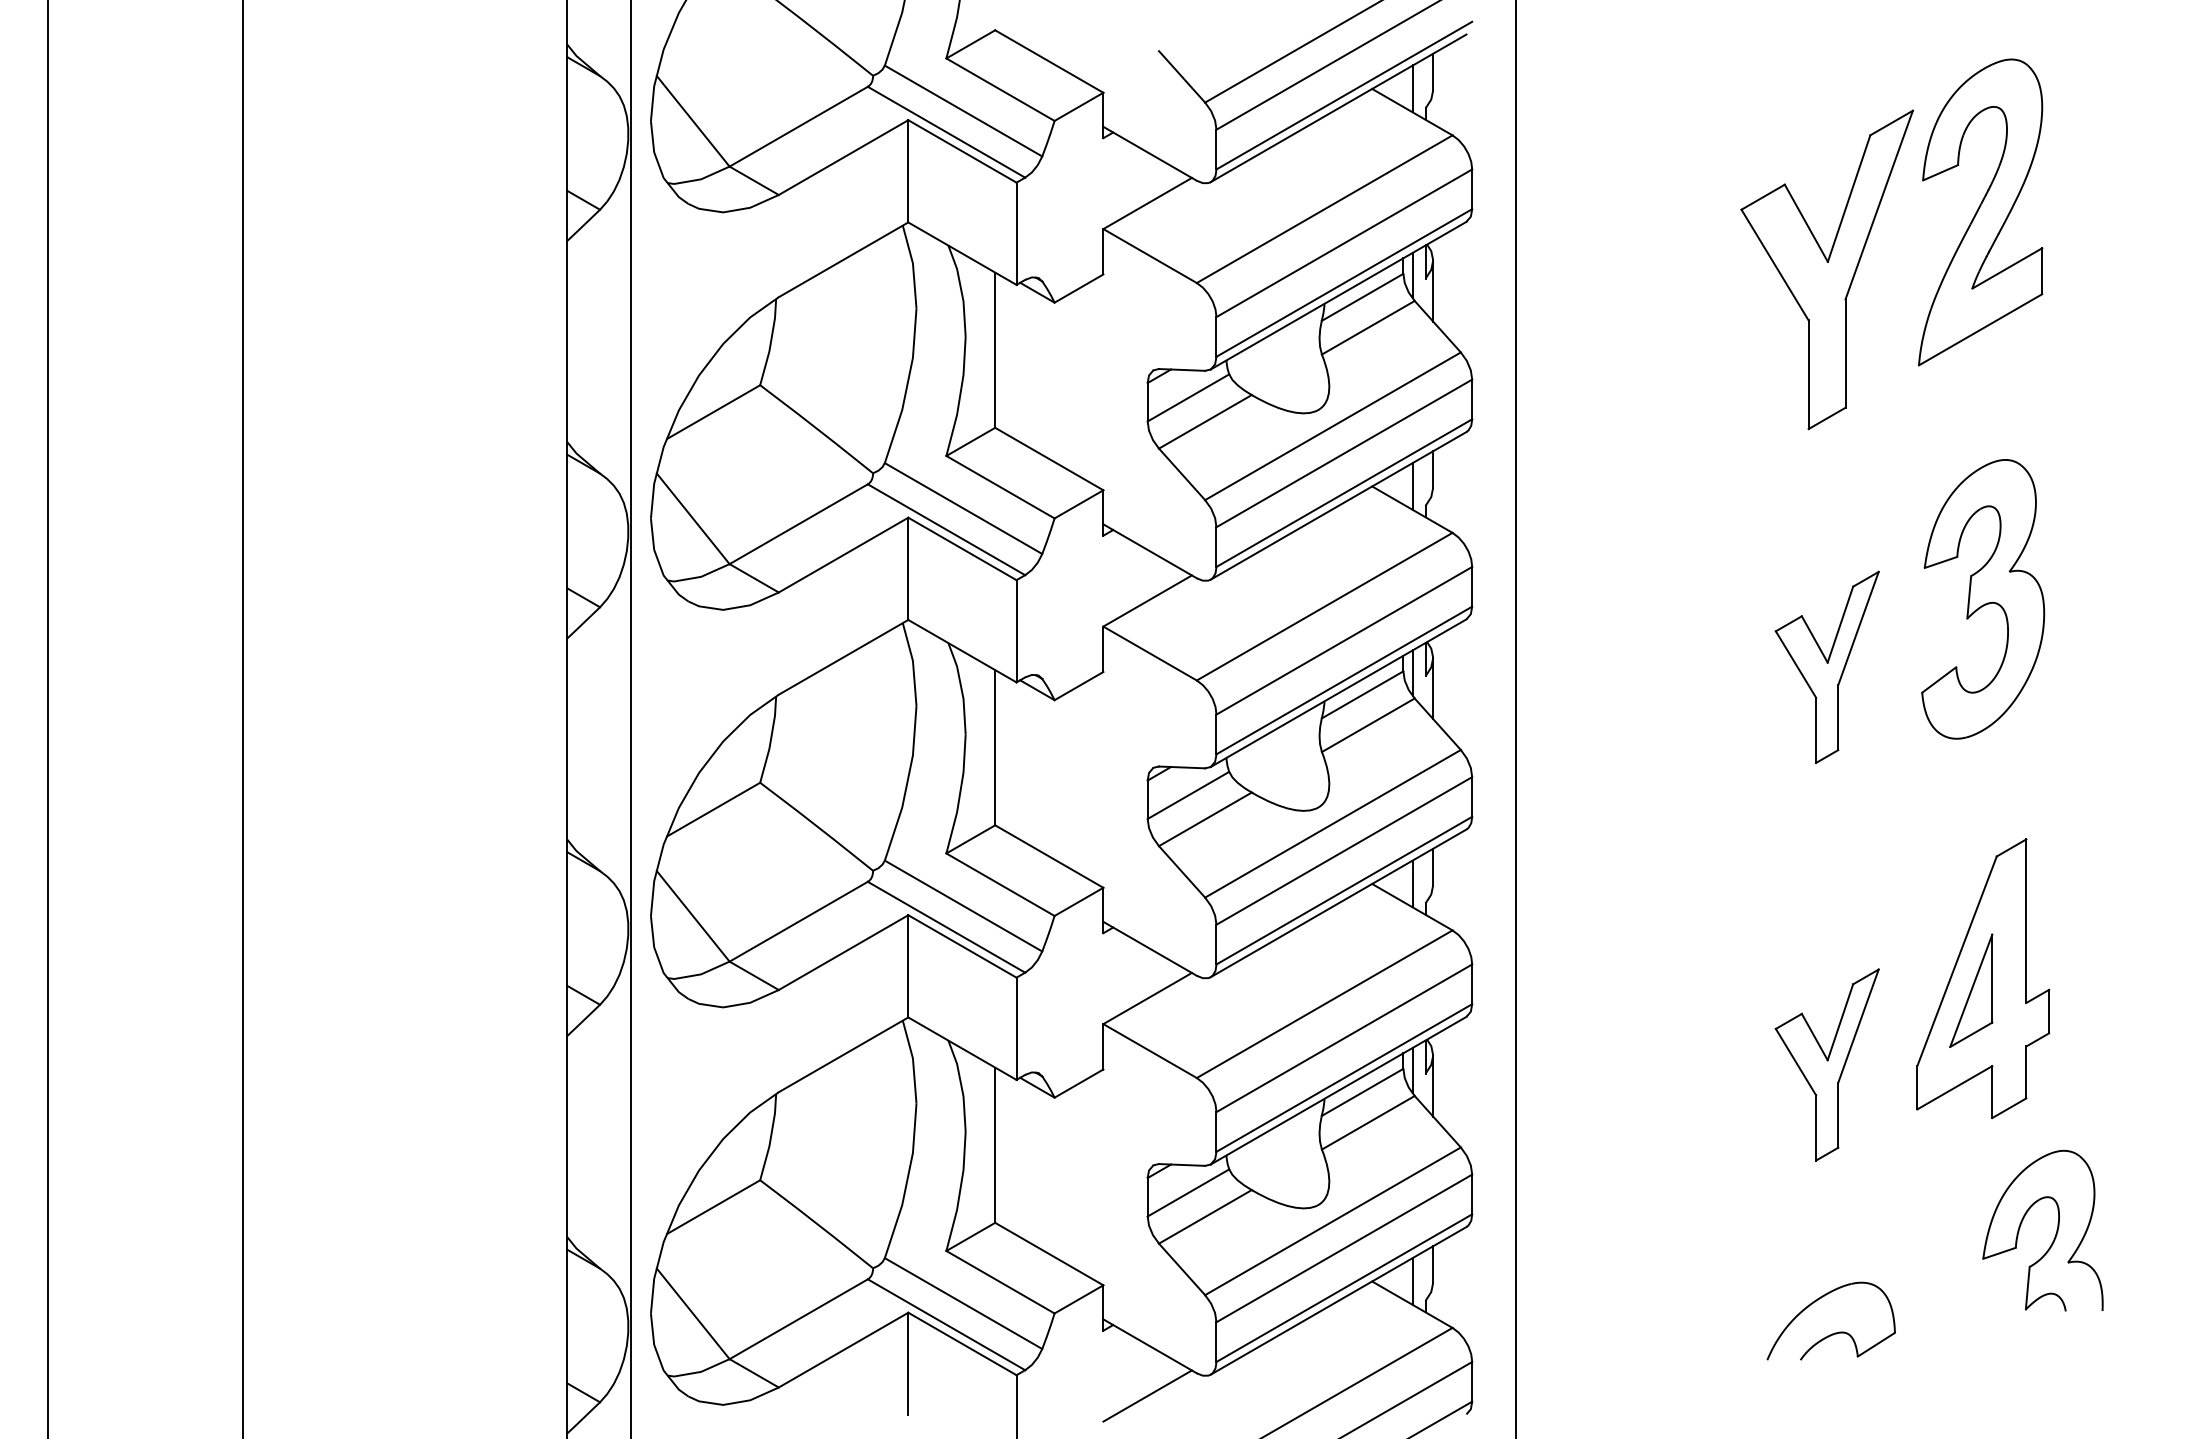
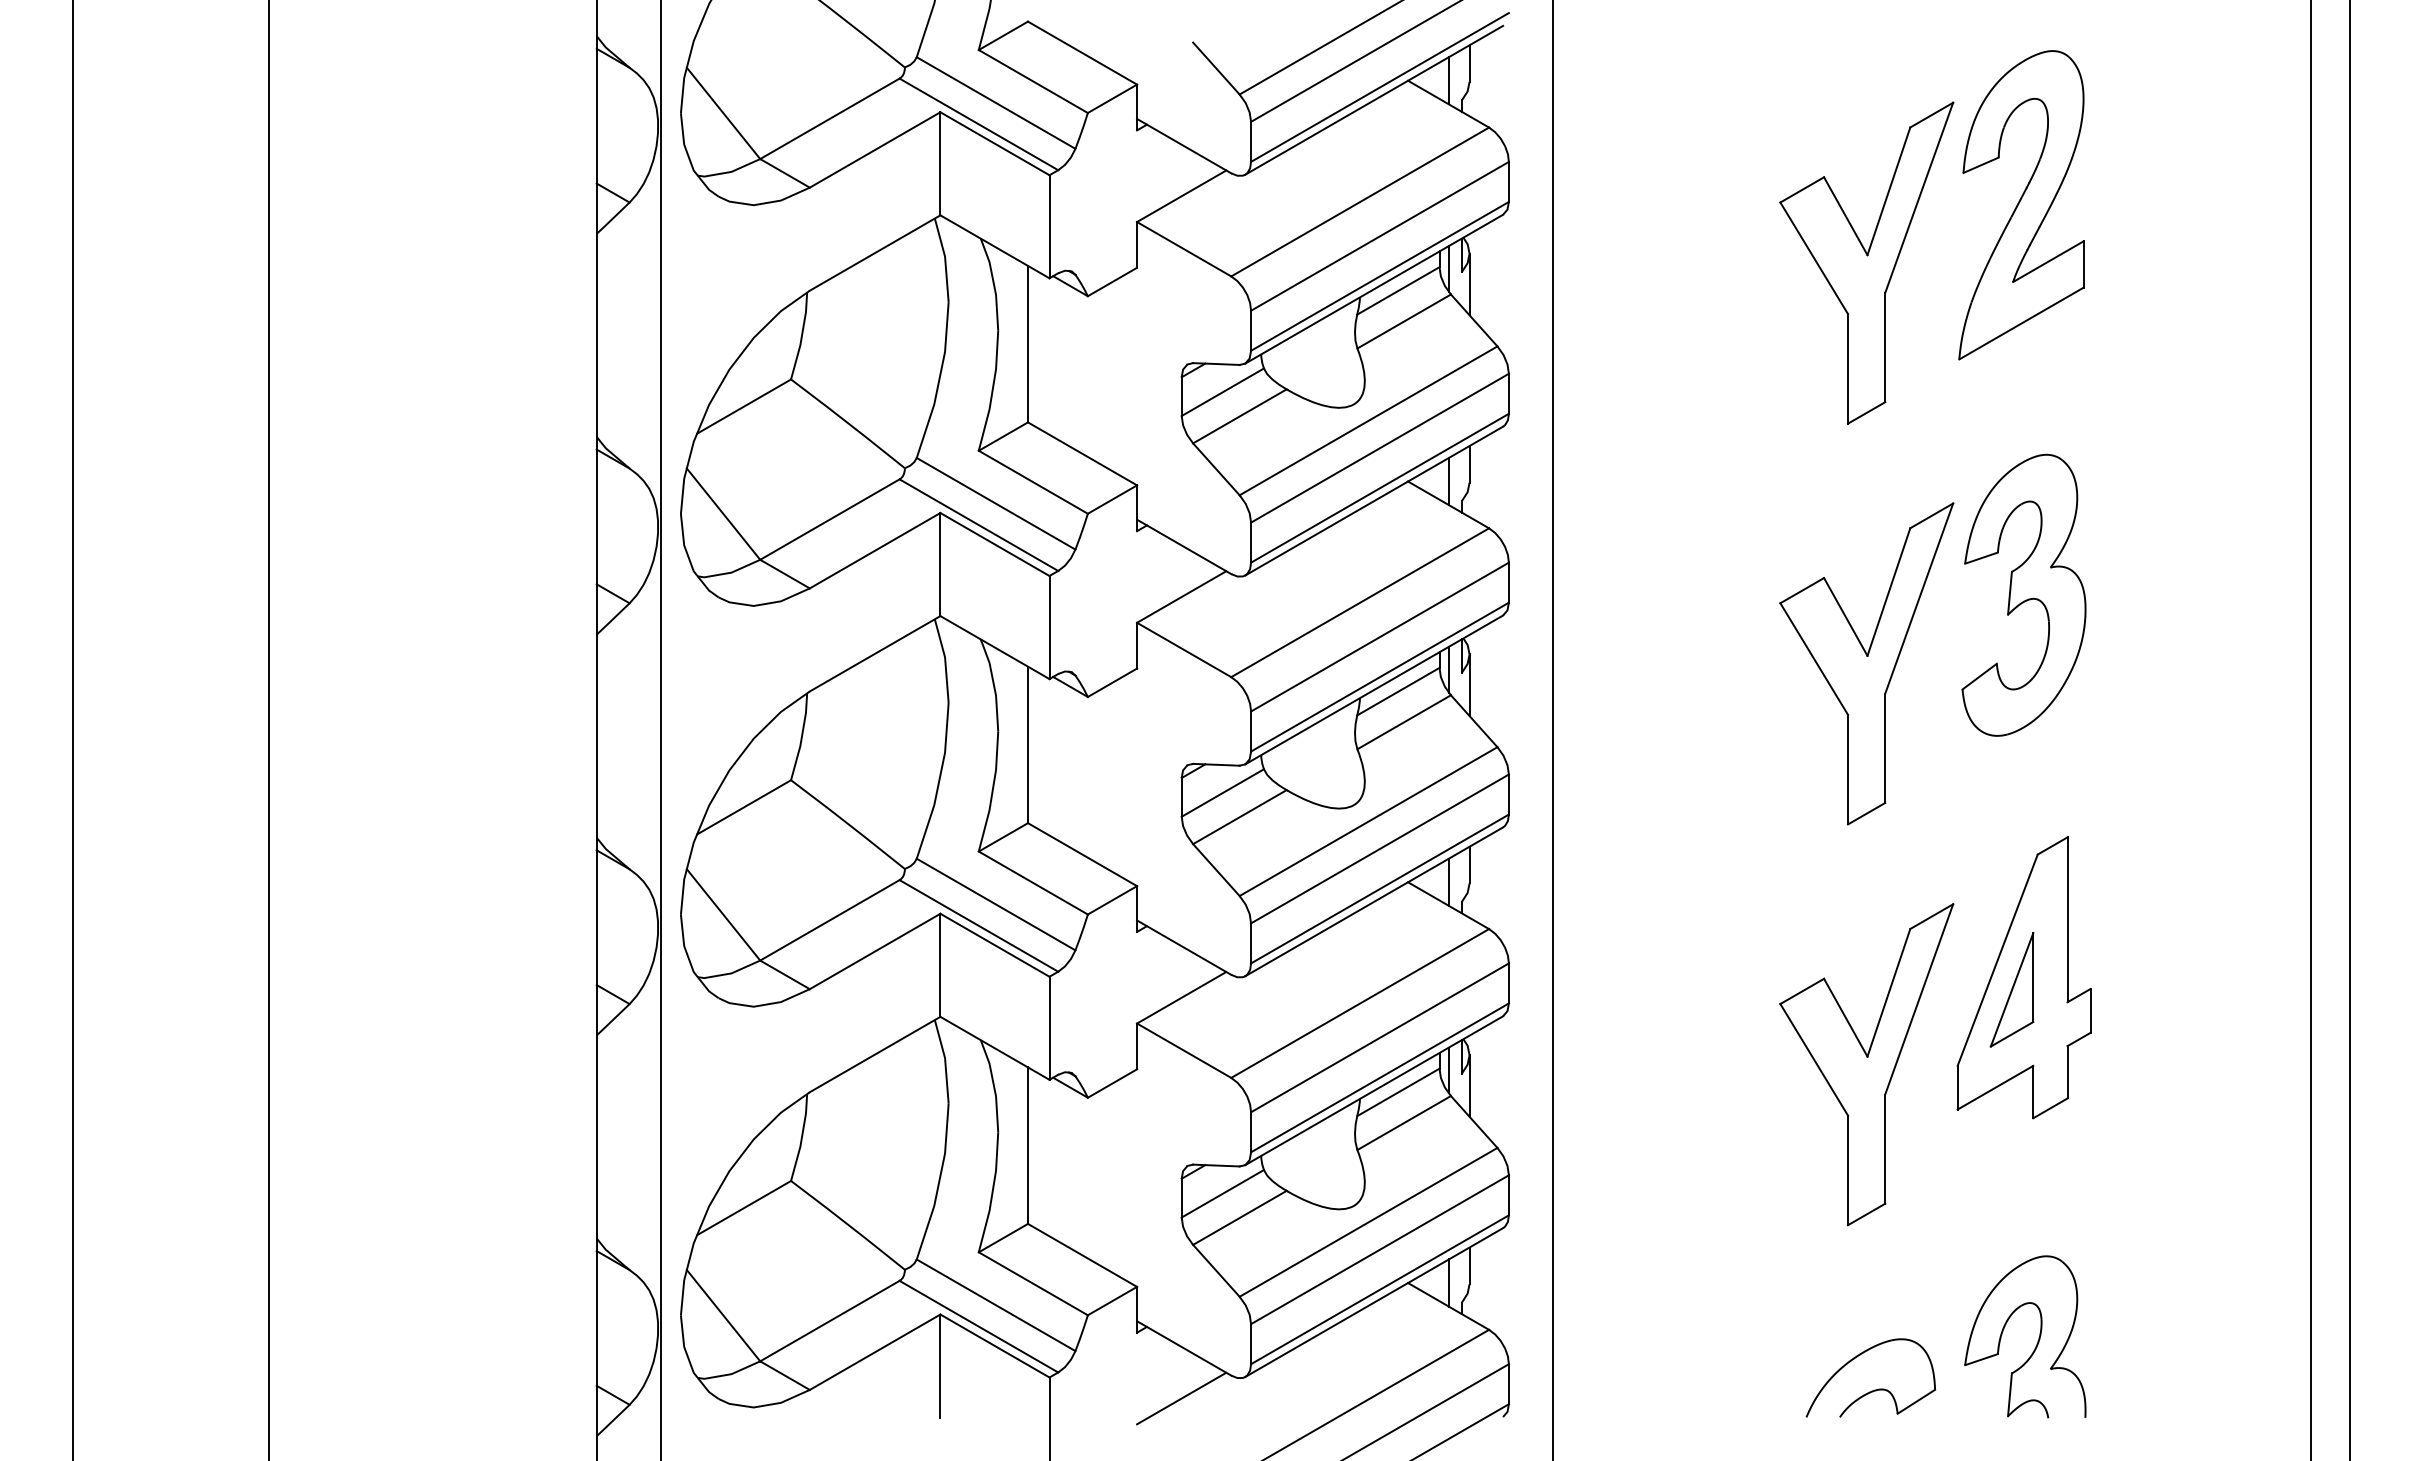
part: (1826, 666) -> (1866, 663), size x1.67
part: (1826, 1064) -> (1866, 1064), size x1.67
part: (2055, 1235) -> (2037, 1341), moved
part: (1834, 1332) -> (1874, 1389), moved

